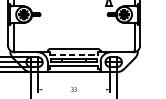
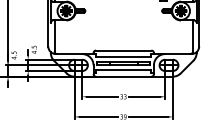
line: (73, 54) -> (123, 56), dashed -> solid
line: (55, 89) -> (102, 96), added
line: (92, 89) -> (144, 96), added

